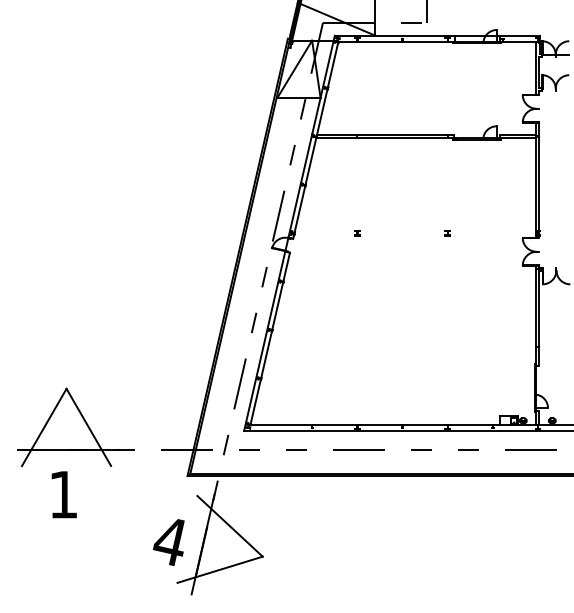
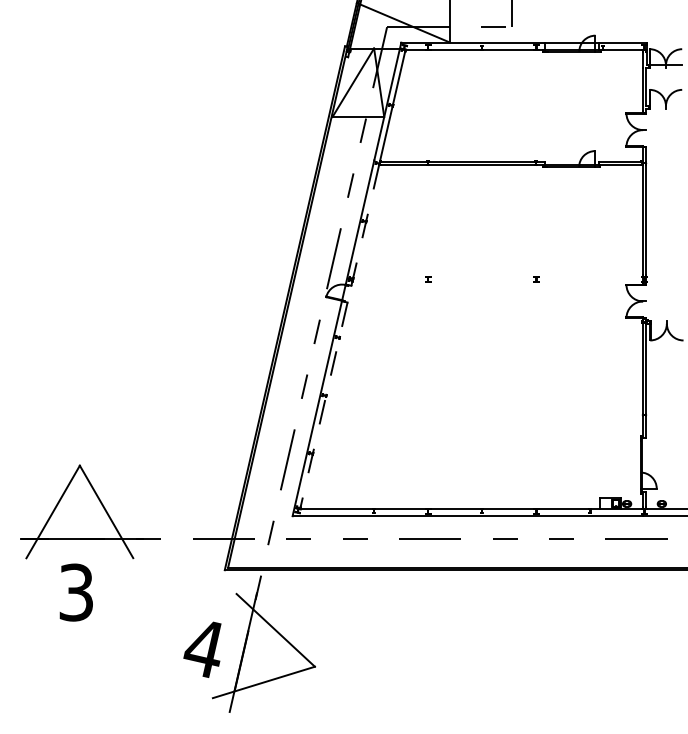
line: (304, 188) -> (365, 225), solid -> dashed
line: (269, 339) -> (323, 406), solid -> dashed
text: (62, 494) -> (75, 592), 1 -> 3

